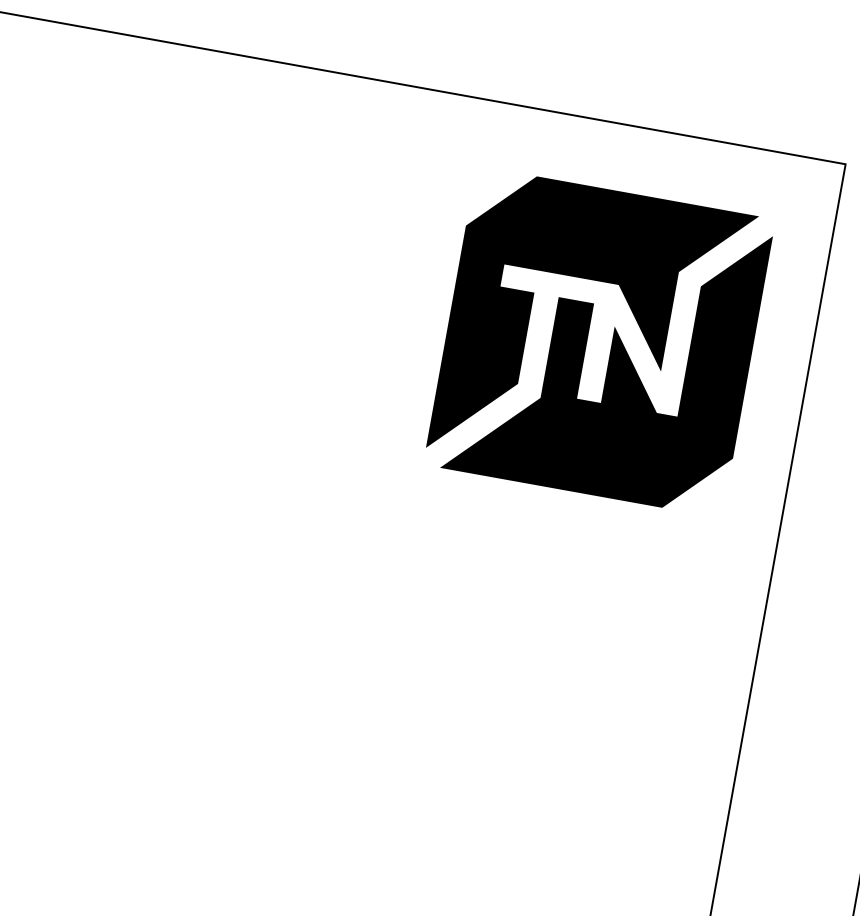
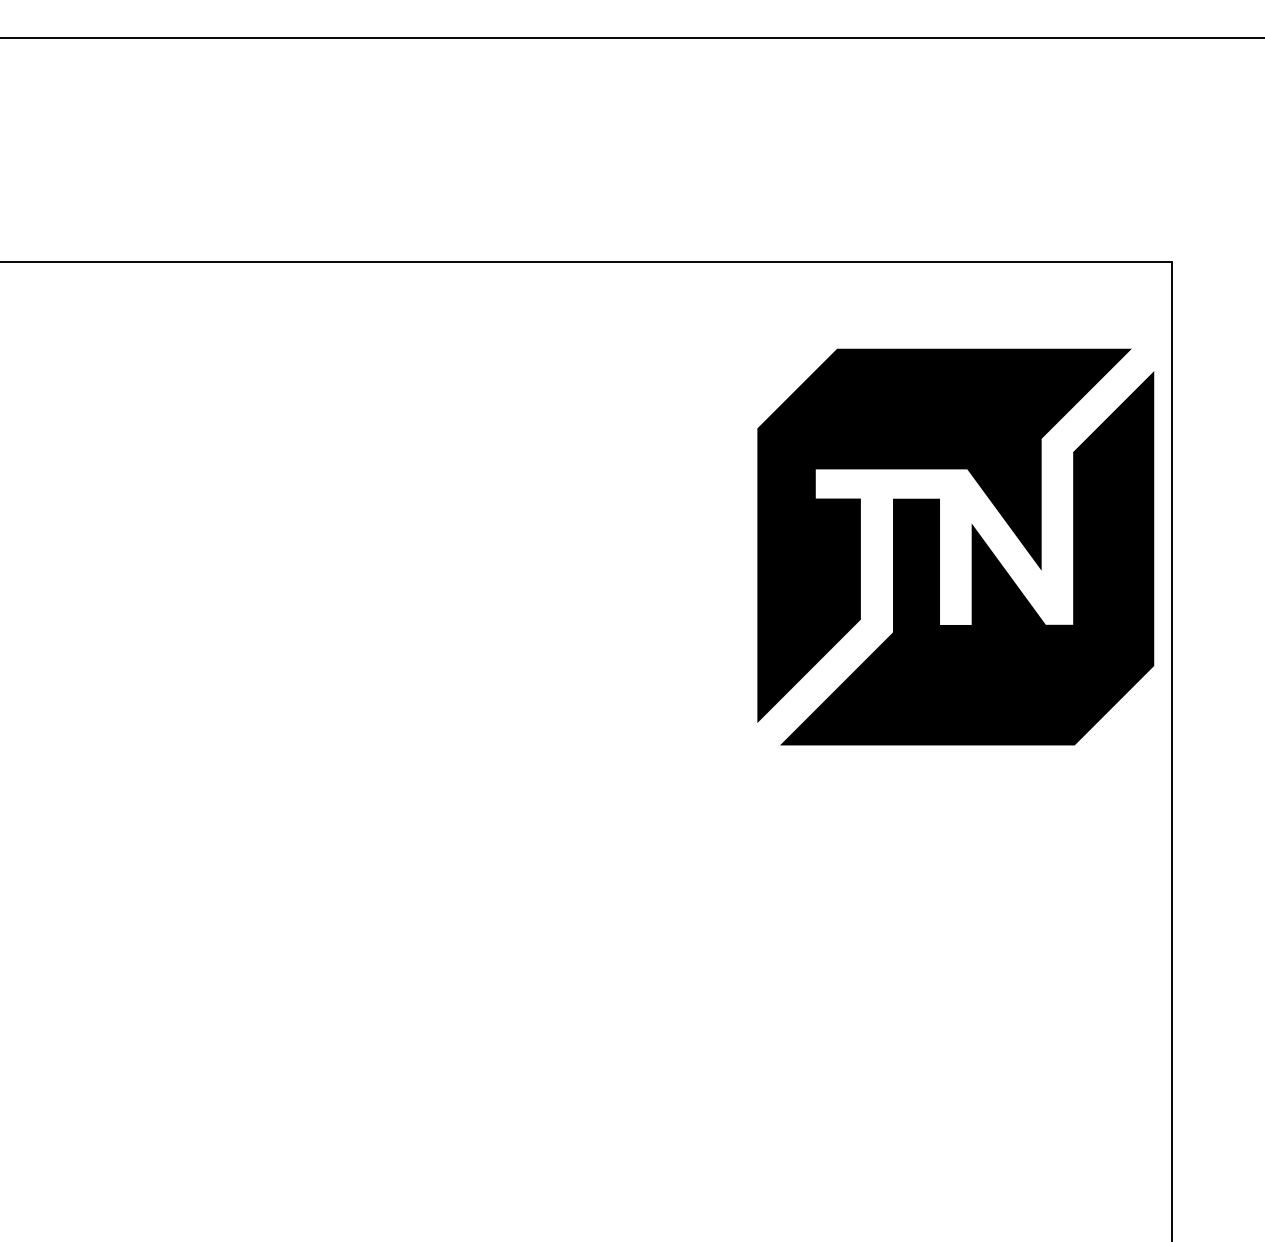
part: (587, 339) -> (939, 546), moved

